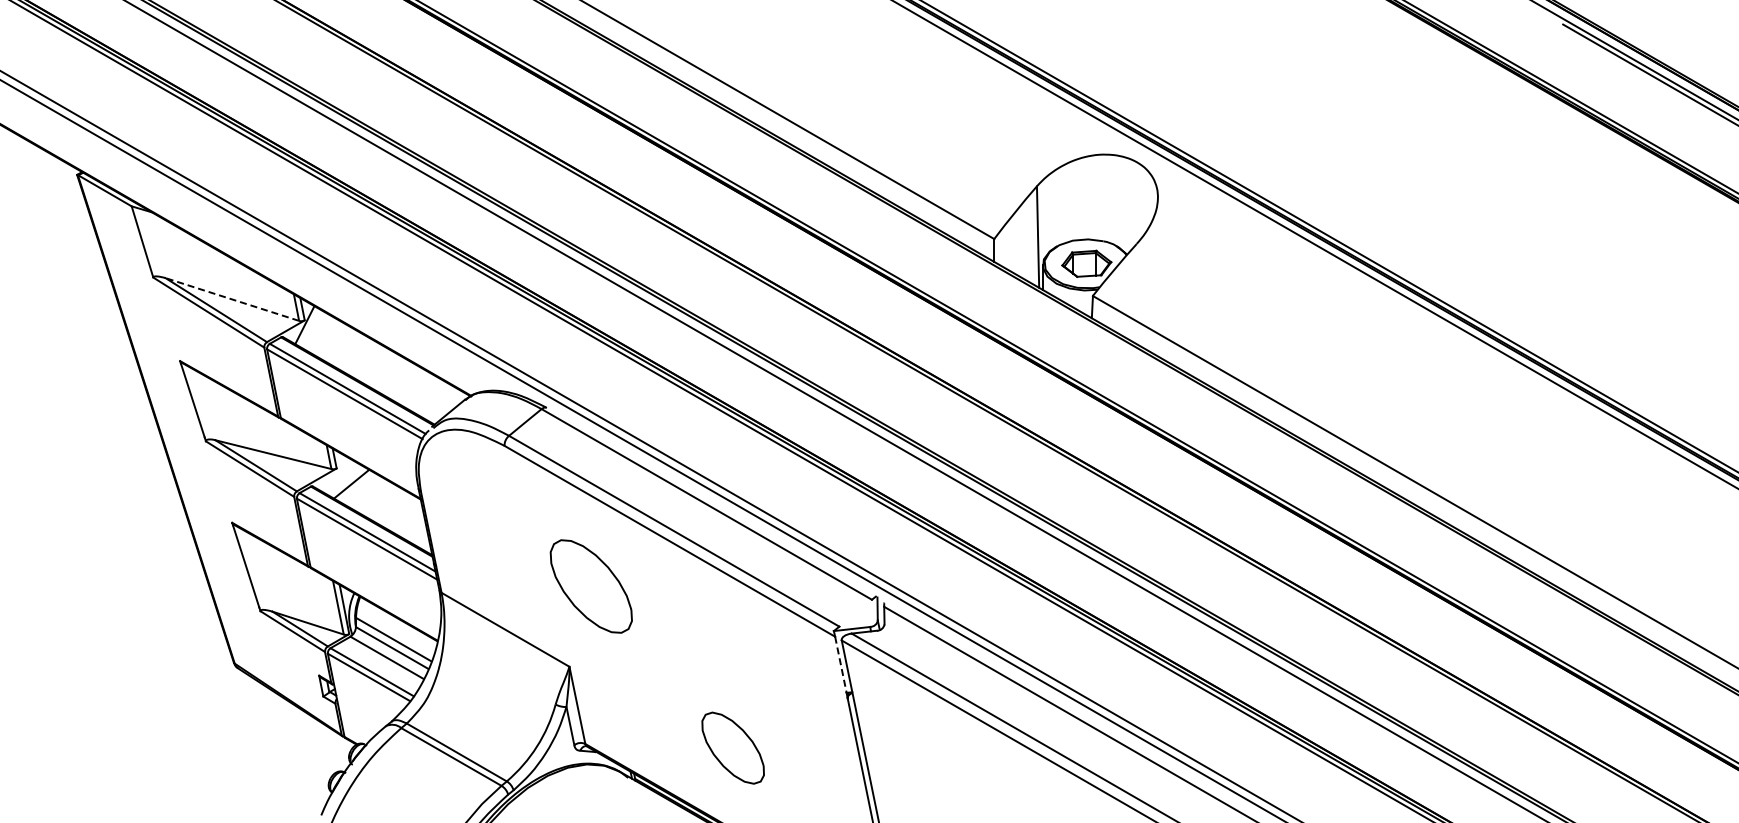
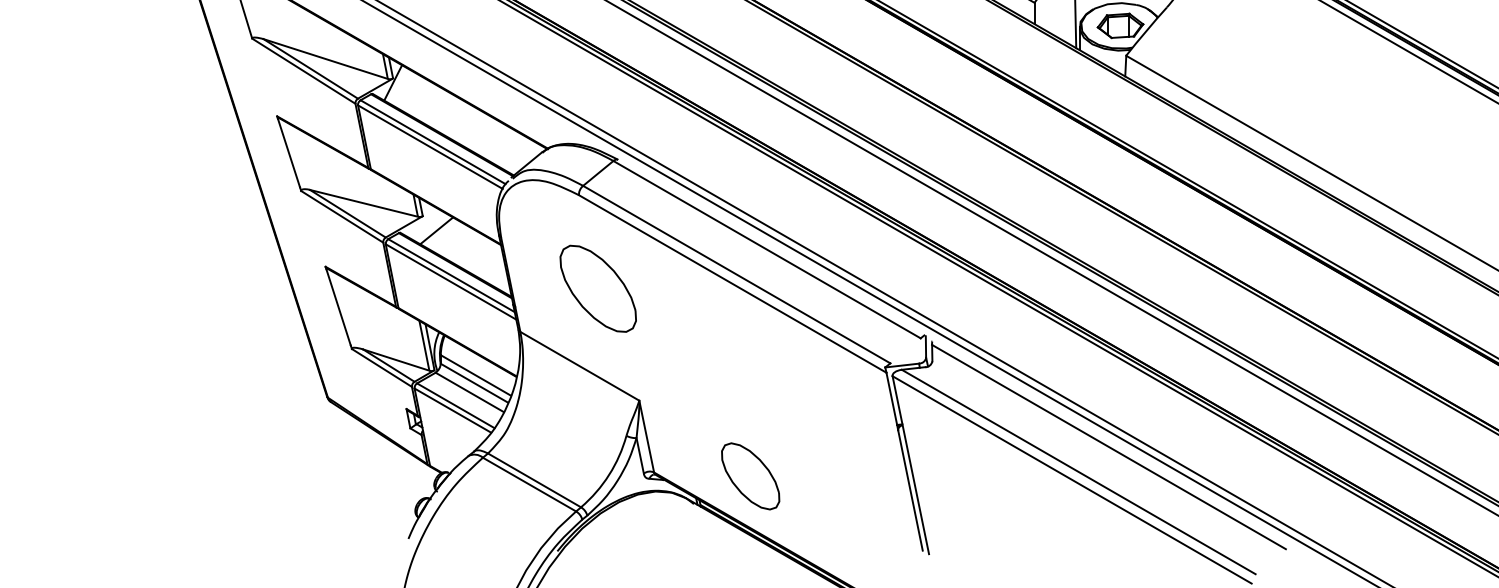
line: (231, 299) -> (324, 59), dashed -> solid
part: (590, 586) -> (597, 288), moved
line: (840, 664) -> (891, 398), dashed -> solid
part: (732, 747) -> (750, 475), moved

